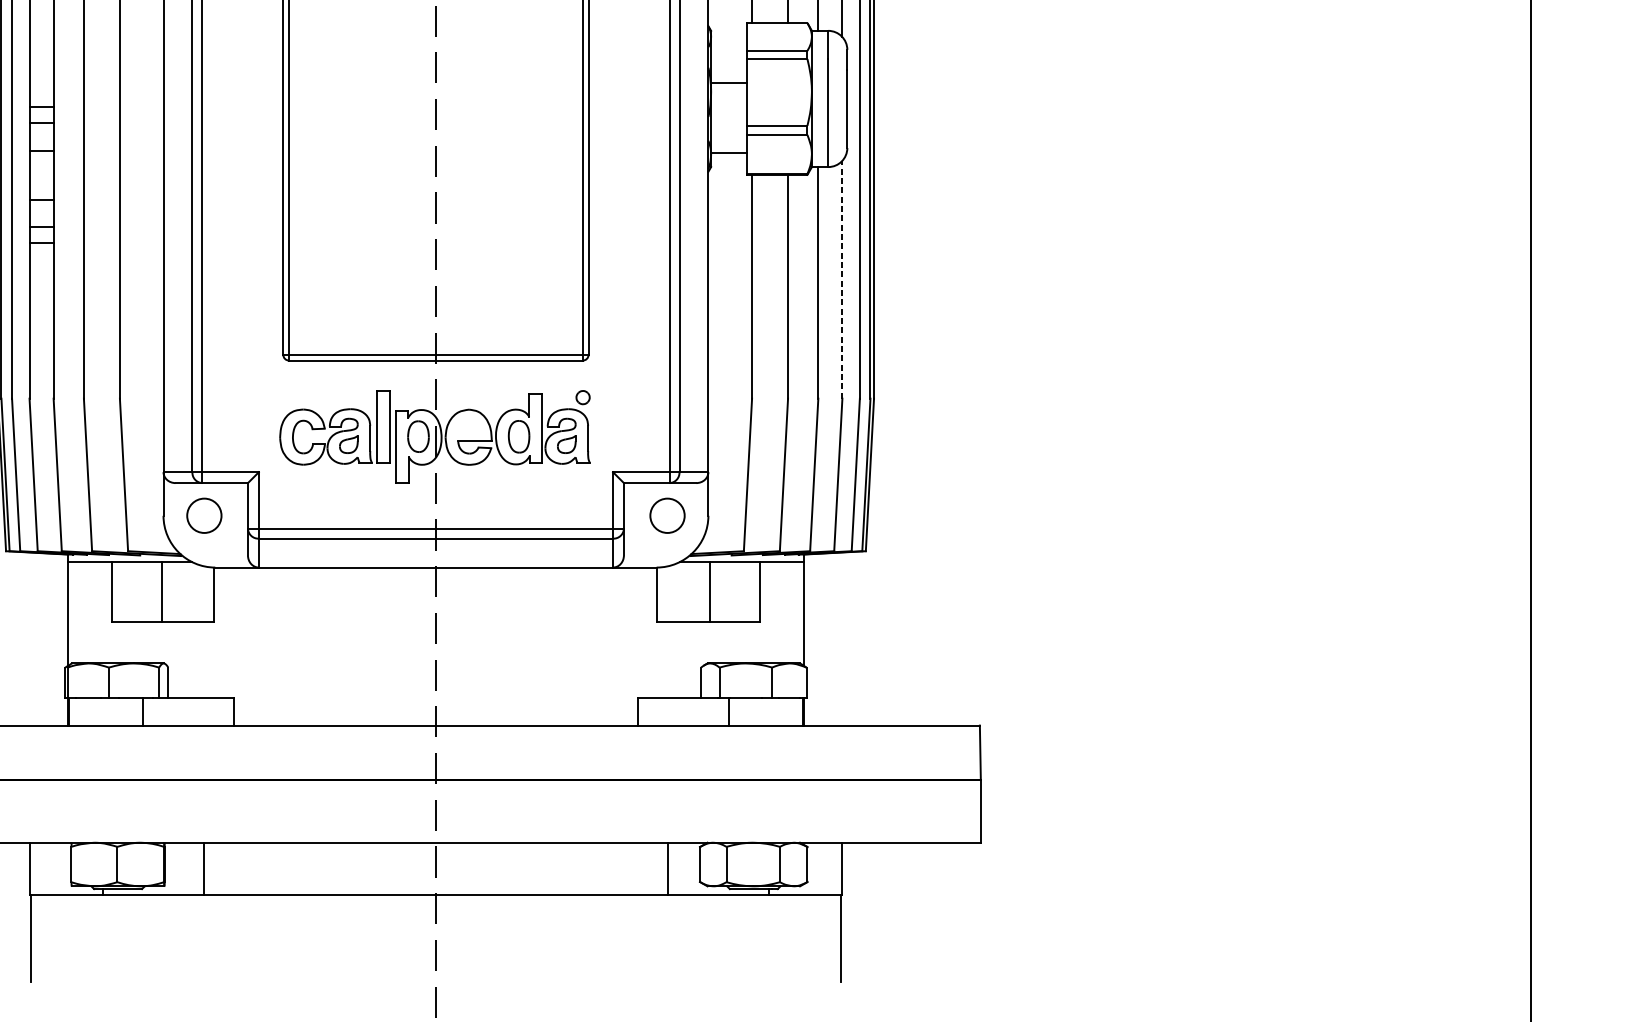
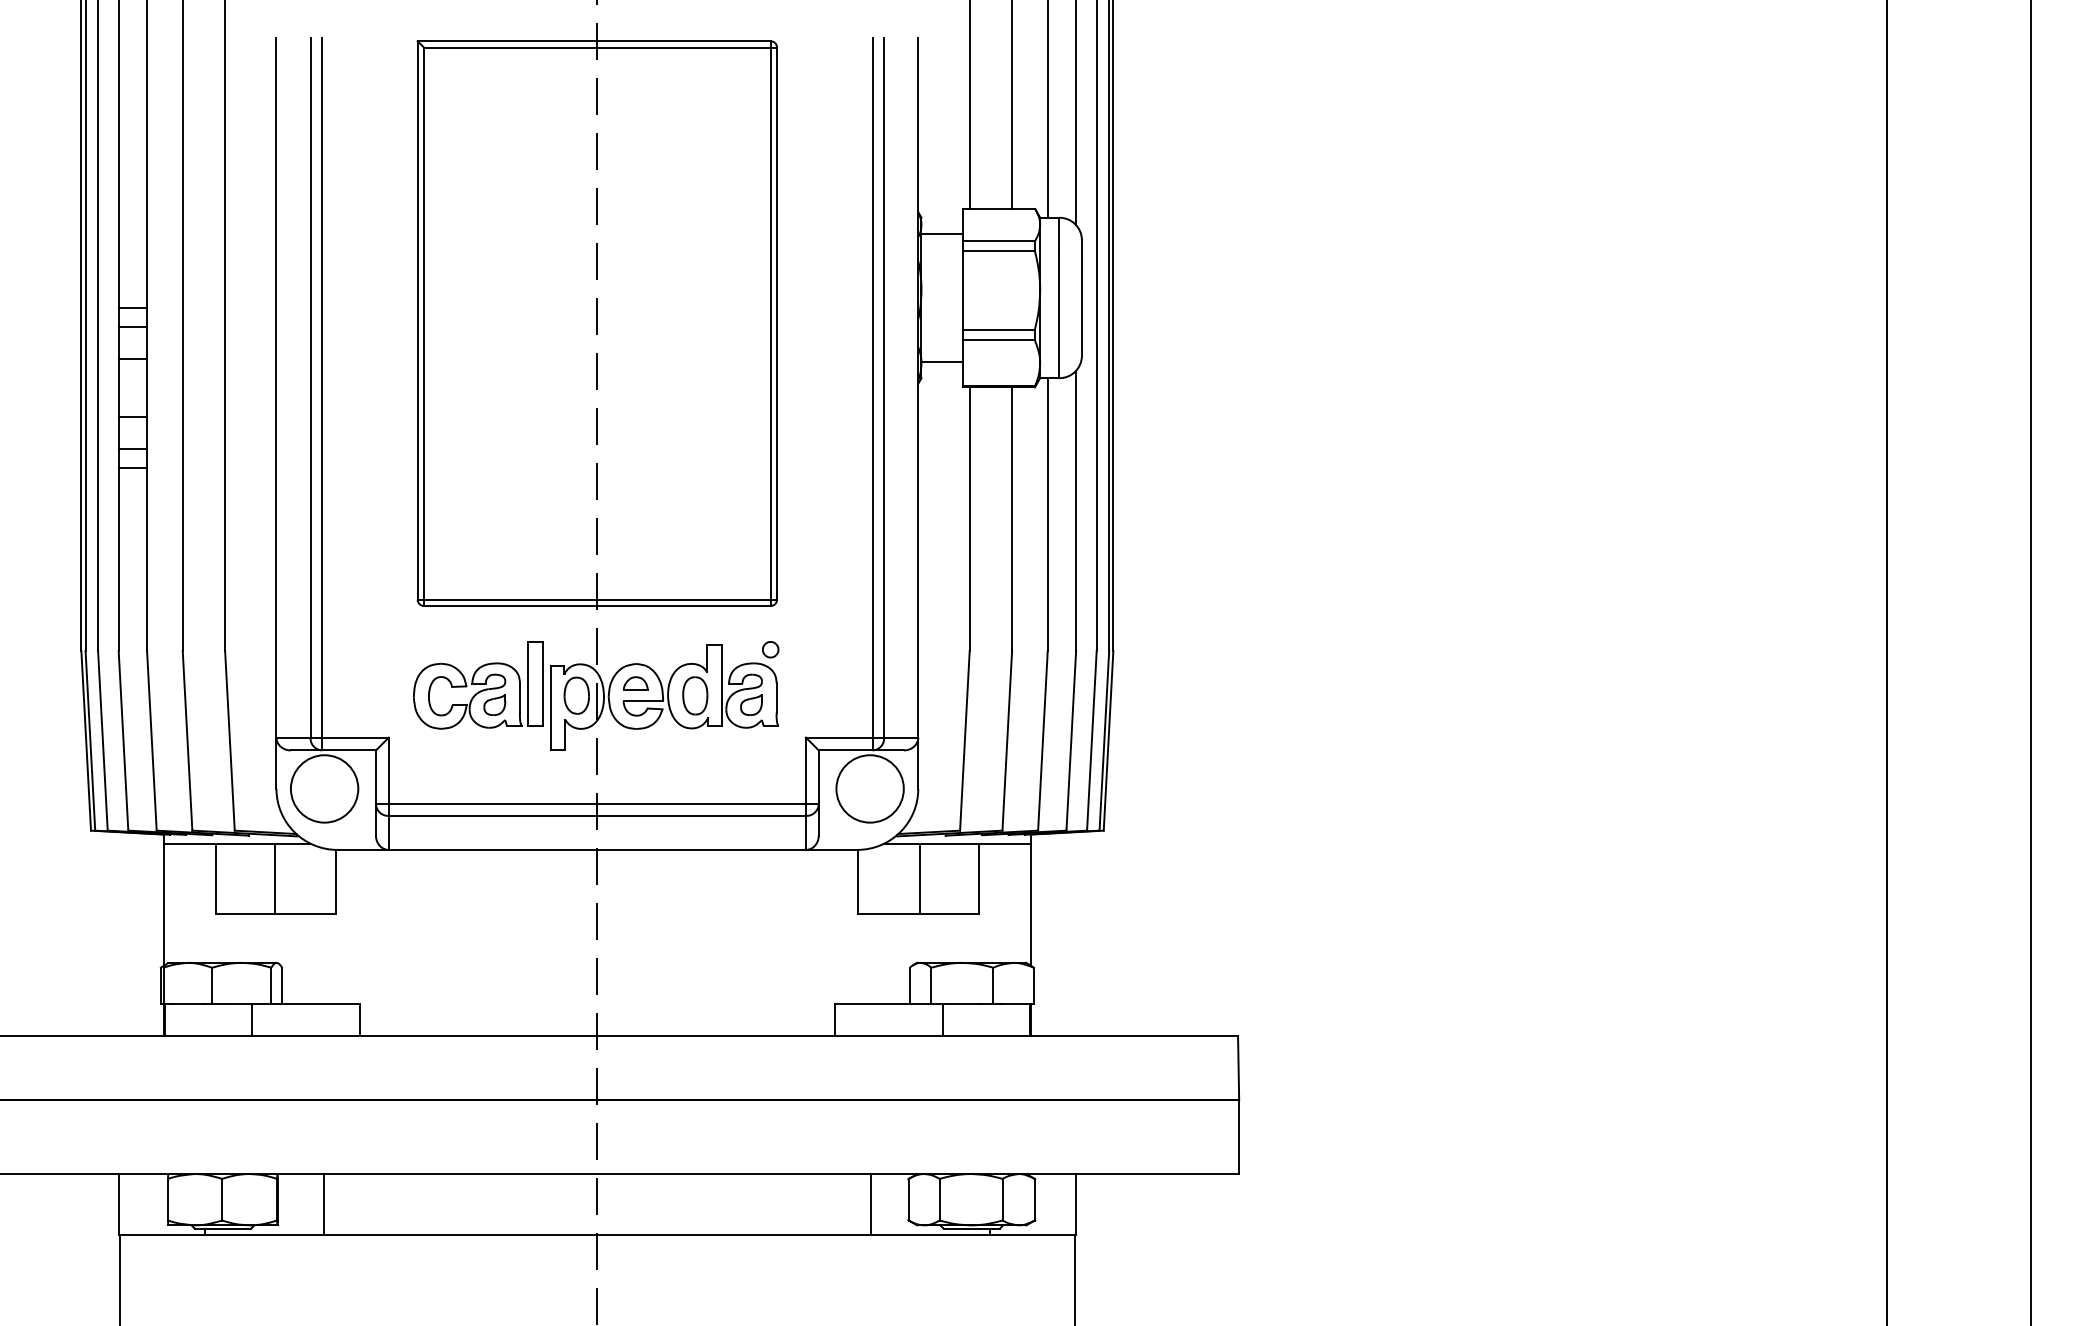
line: (728, 82) -> (942, 233), moved
line: (842, 279) -> (1076, 510), dashed -> solid
part: (468, 426) -> (635, 683), added
circle: (204, 515) -> (324, 788), size x1.67
circle: (666, 515) -> (869, 788), size x1.67

